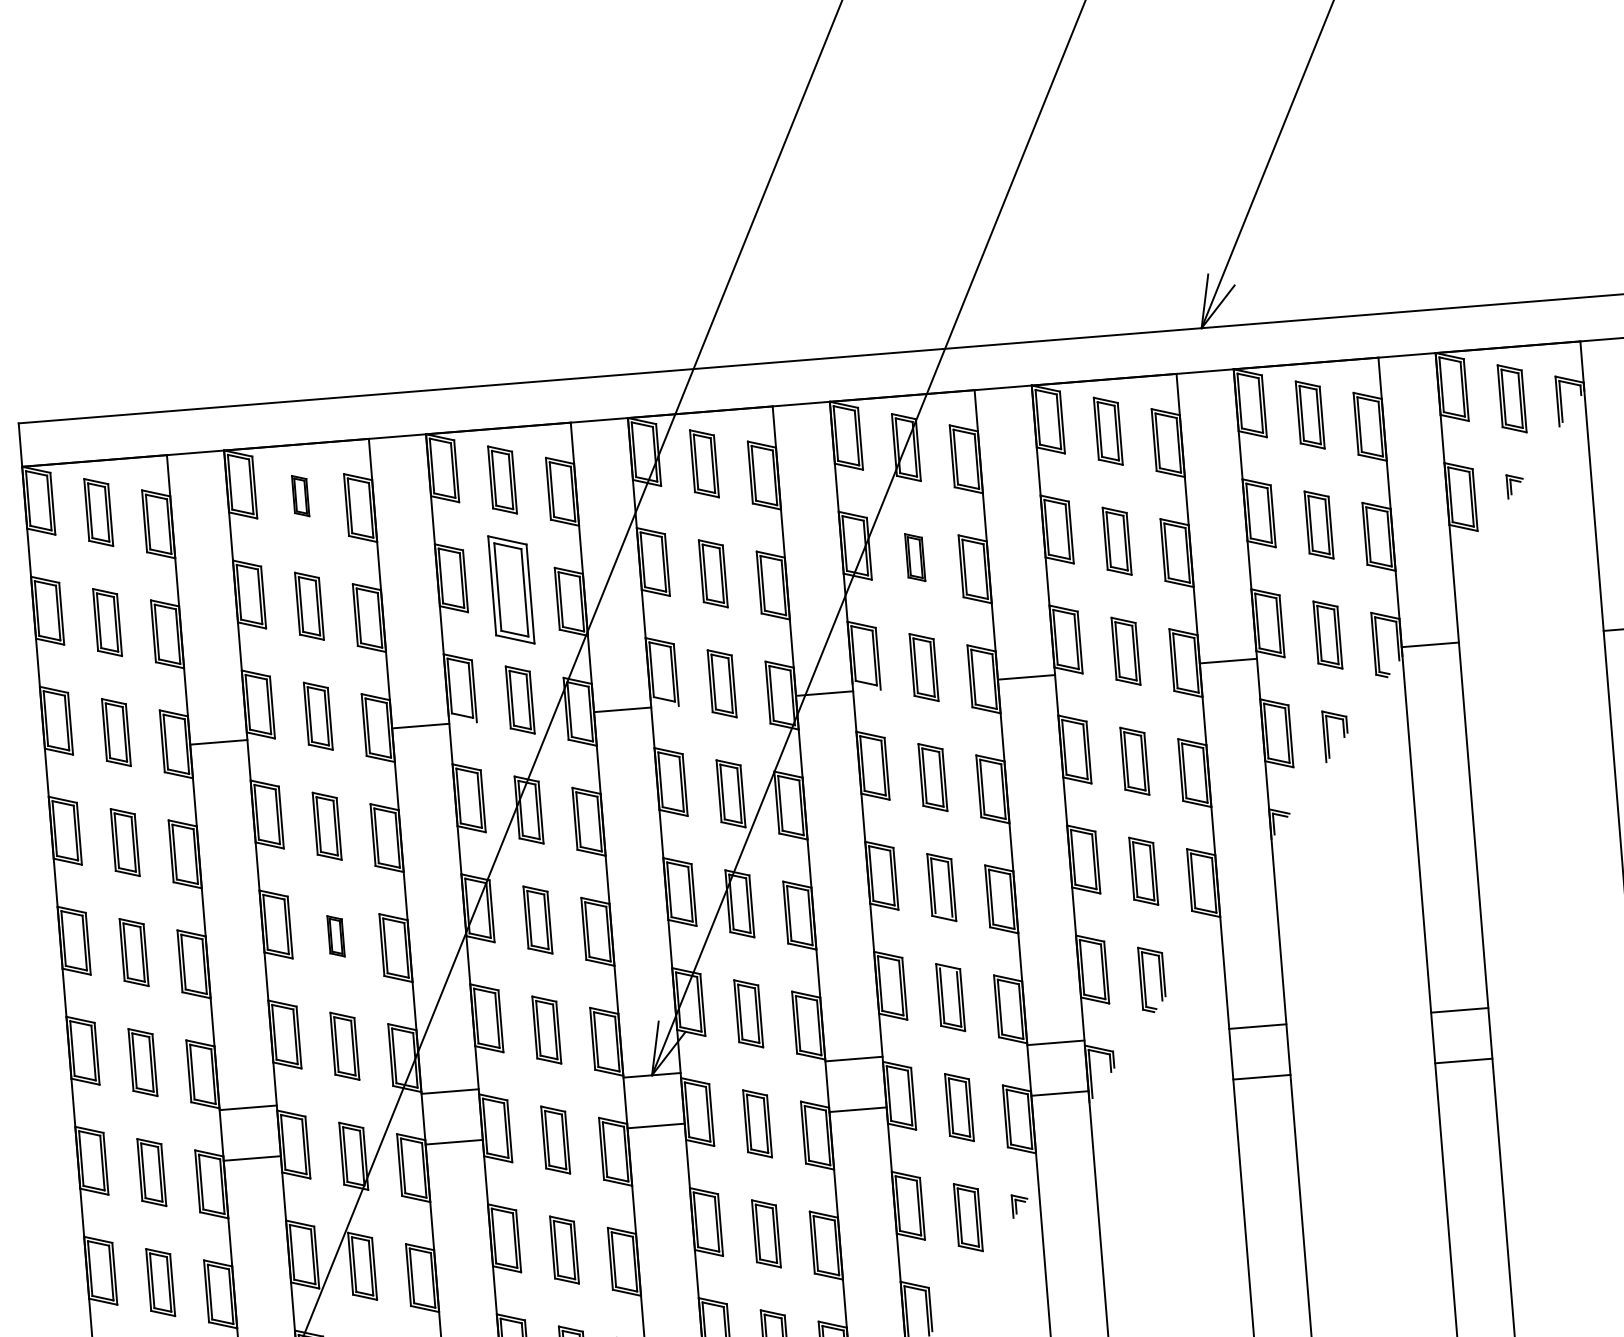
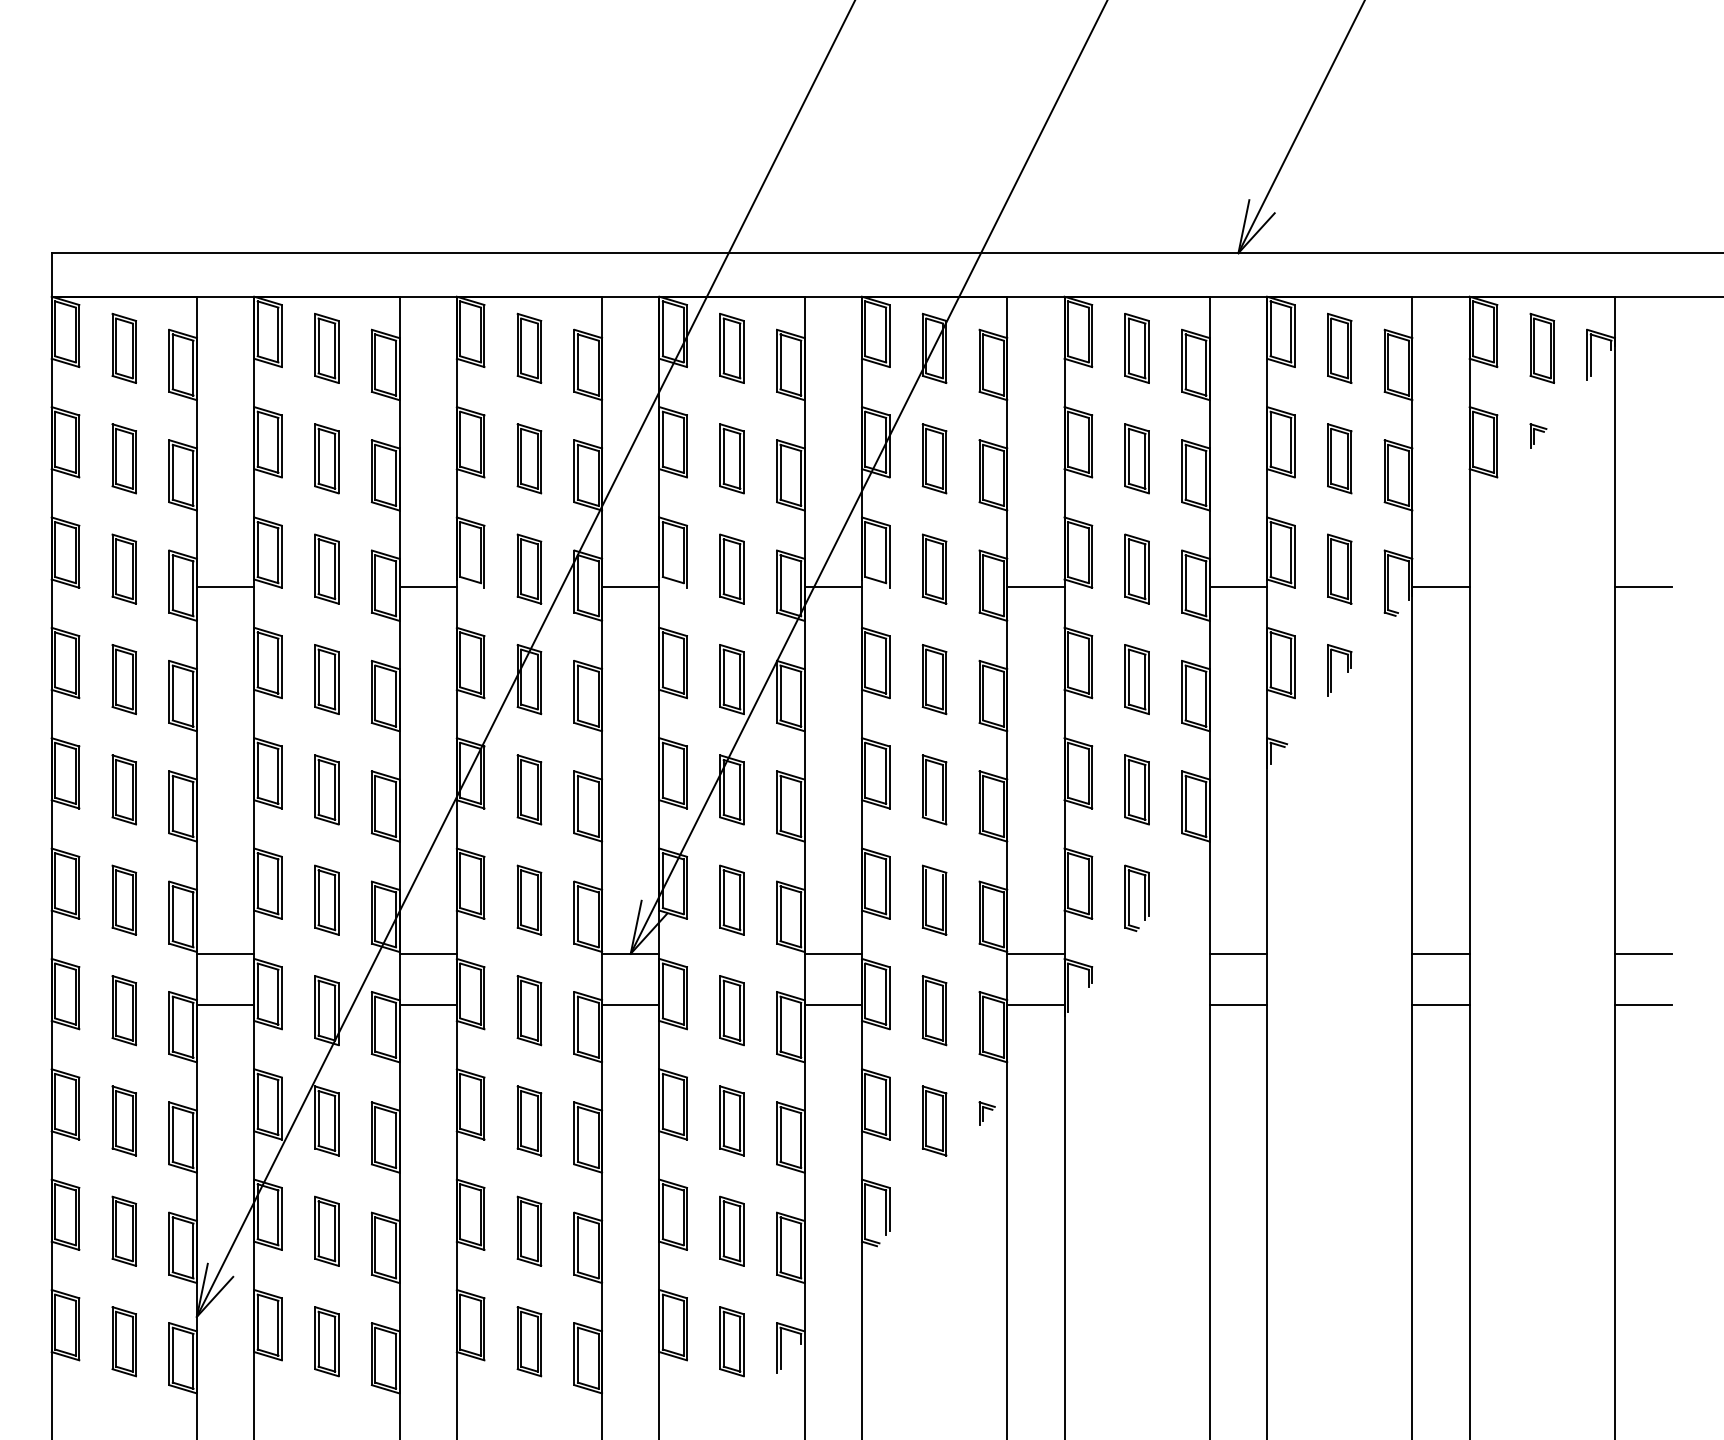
part: (300, 495) -> (326, 347), size x1.67
part: (915, 557) -> (934, 458), size x1.43
part: (511, 589) -> (529, 458), size x0.62
part: (335, 935) -> (326, 789), size x1.67

